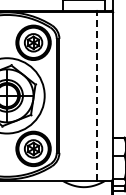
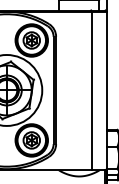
line: (97, 96) -> (91, 91), dashed -> solid

